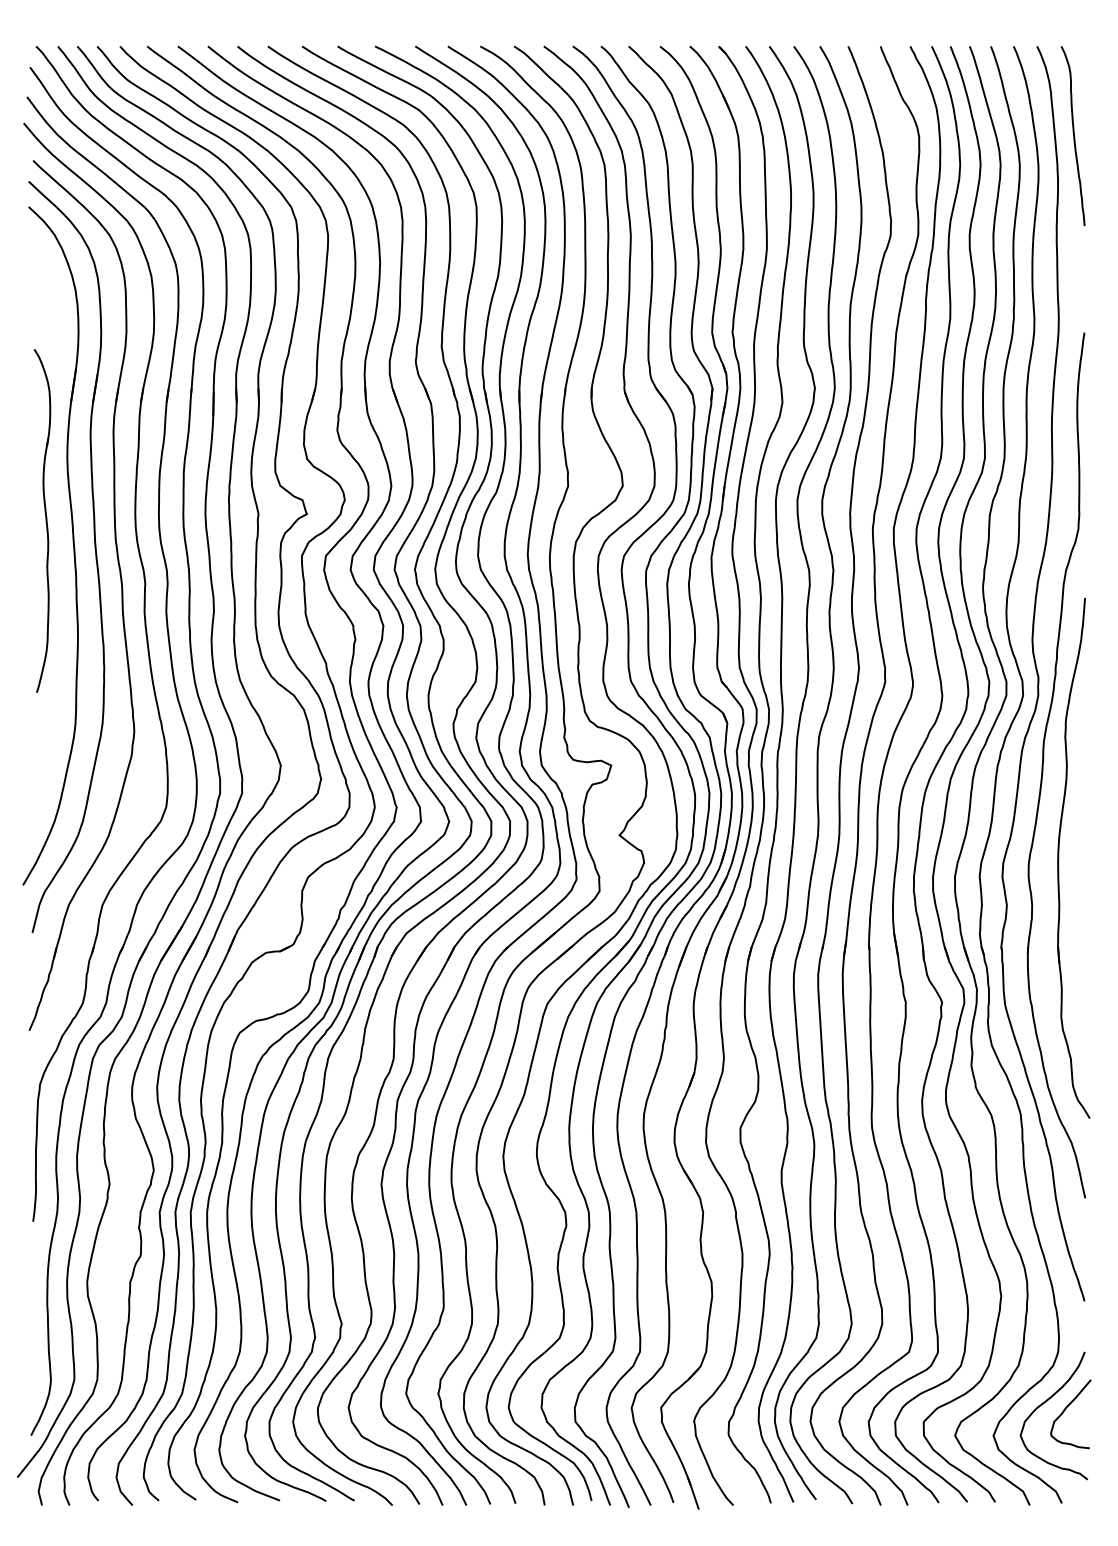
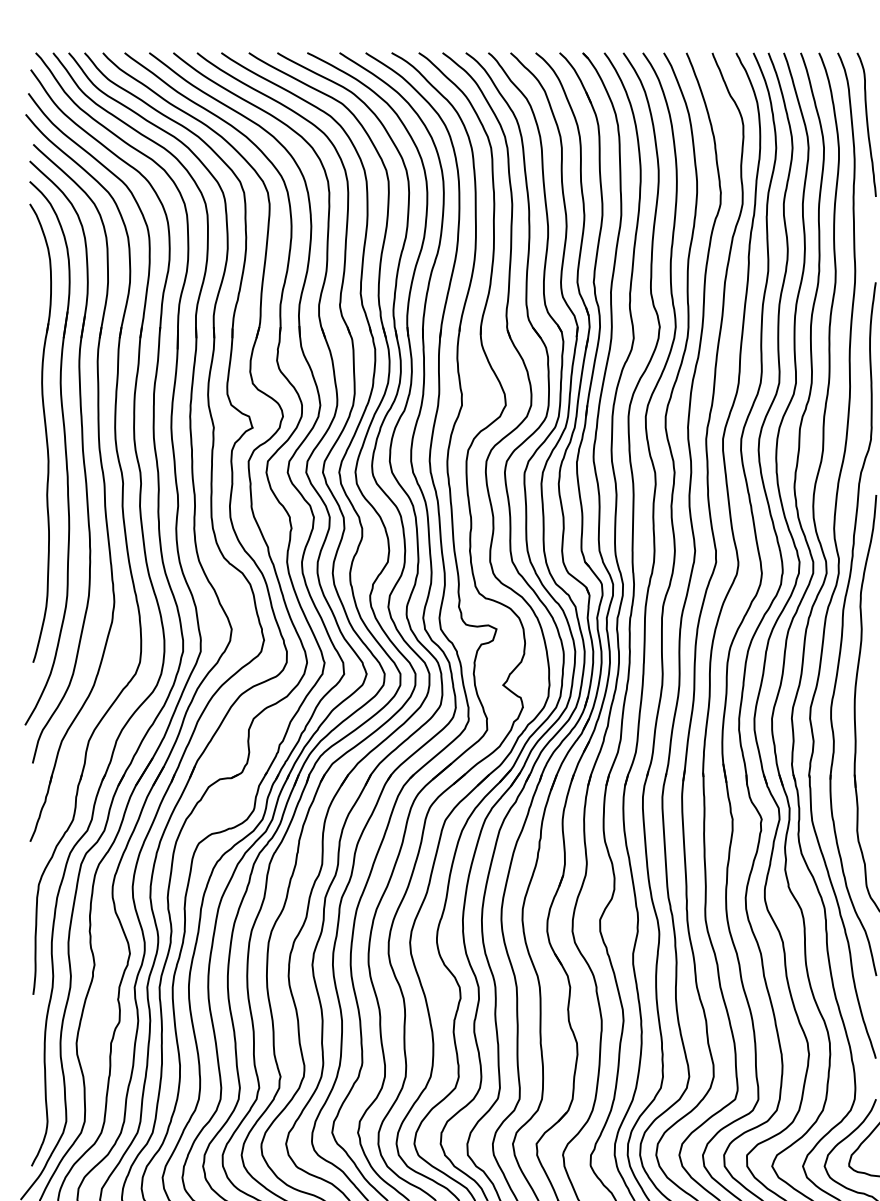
part: (42, 520) -> (40, 432), size x1.67

